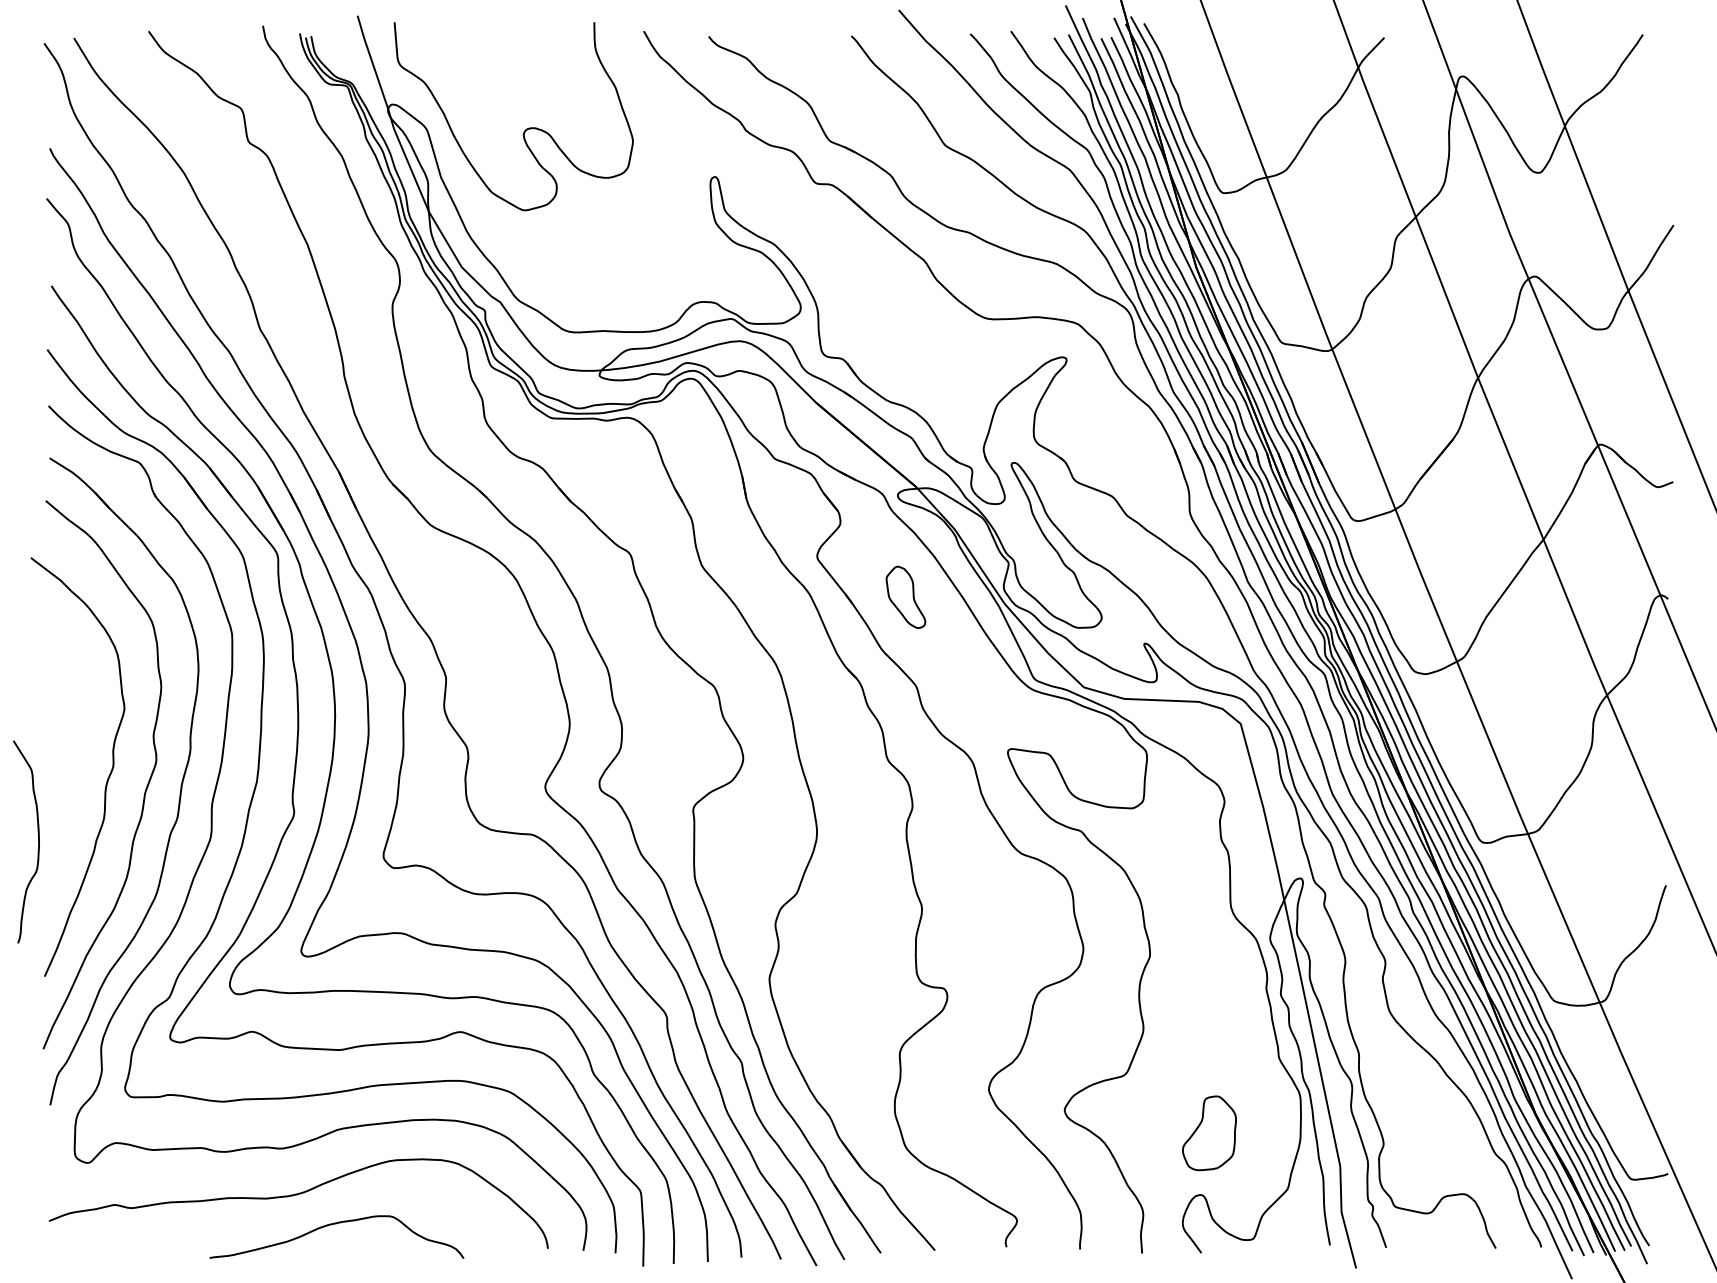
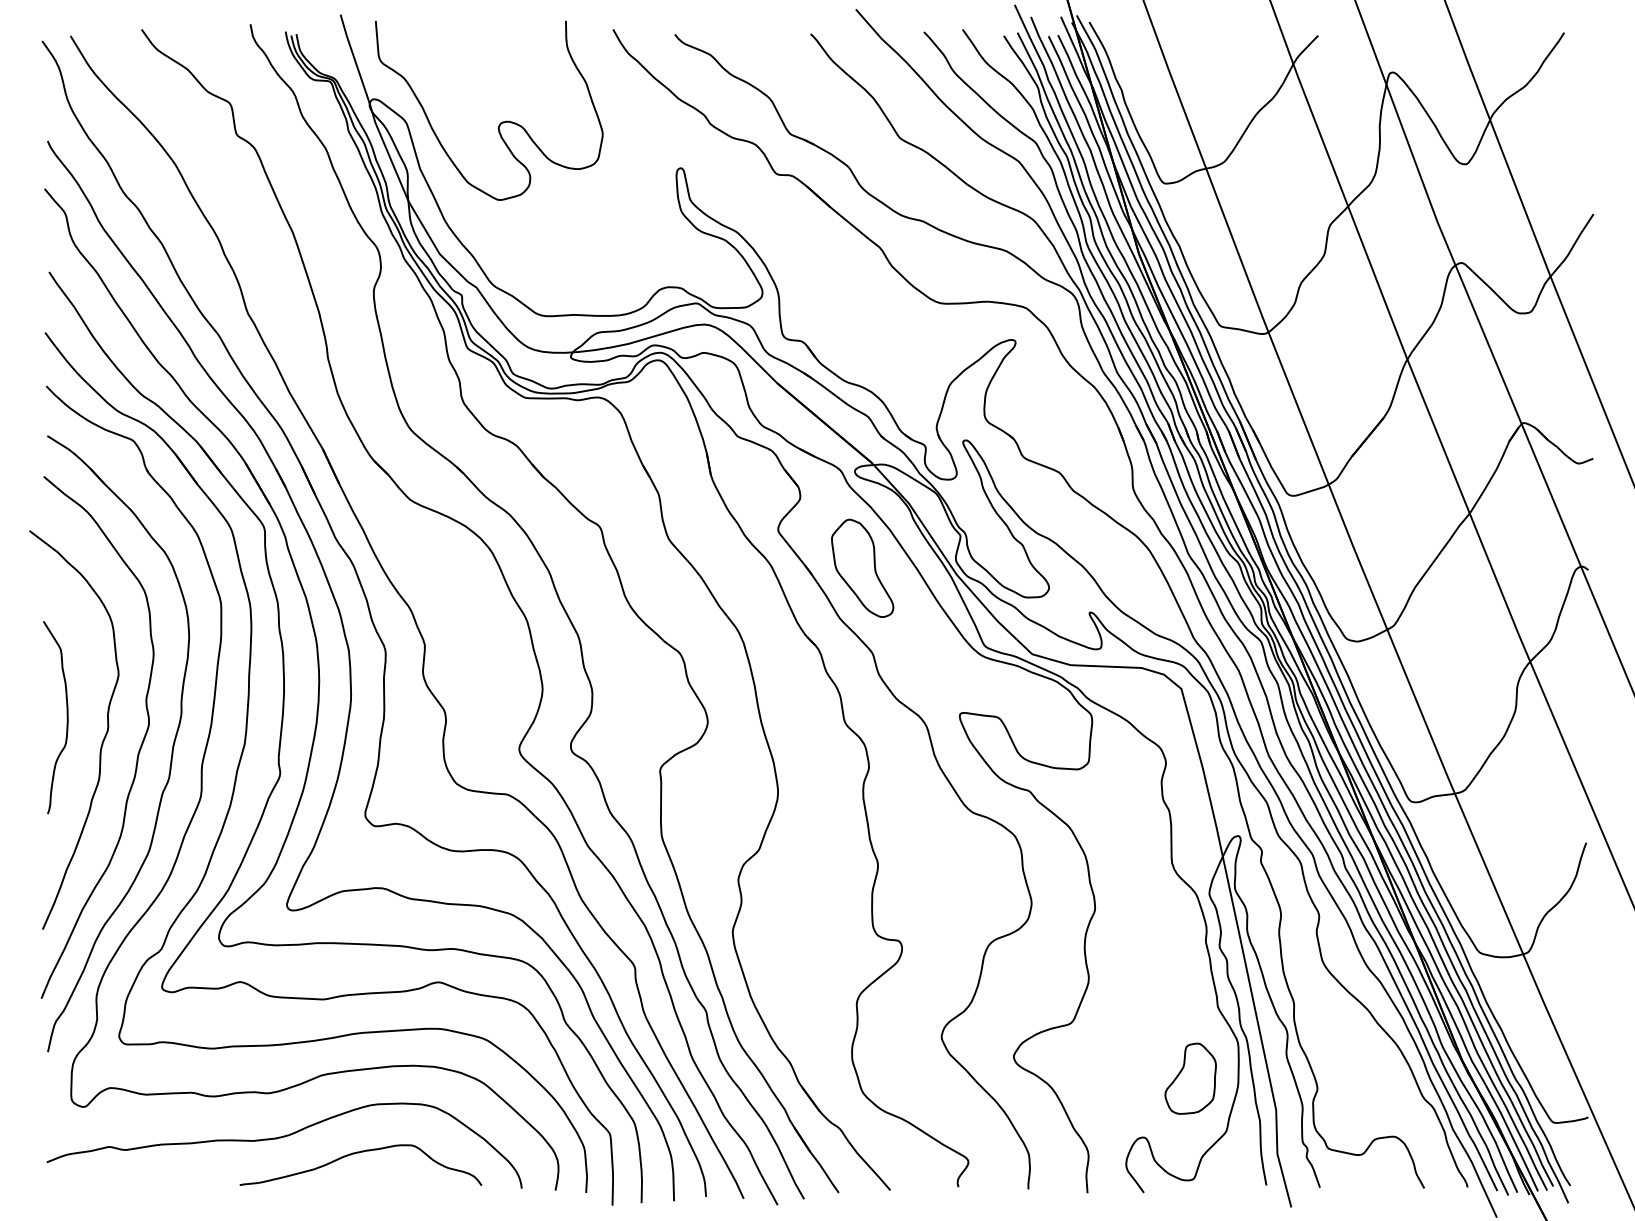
part: (905, 597) -> (862, 568), size x1.67
curve: (38, 841) -> (67, 717), moved
part: (1209, 1133) -> (1190, 1078), moved
curve: (336, 1224) -> (360, 1153), moved

